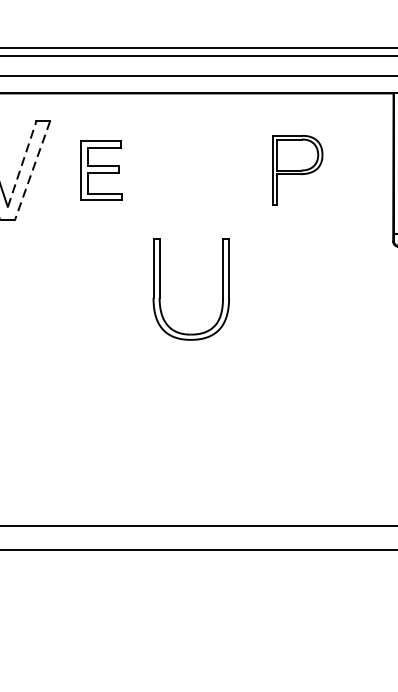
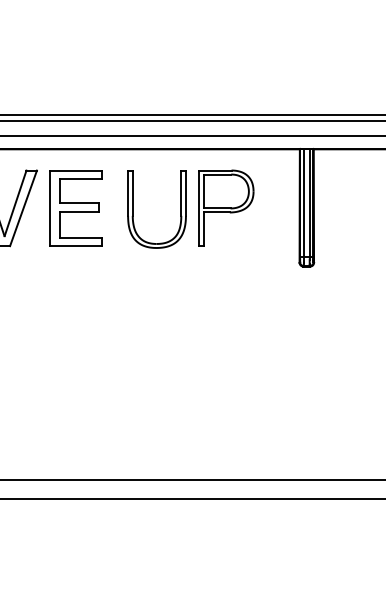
line: (22, 164) -> (15, 203), dashed -> solid
part: (297, 169) -> (226, 207), size x1.43
line: (32, 170) -> (23, 208), dashed -> solid
part: (100, 170) -> (75, 208), size x1.67
part: (160, 289) -> (133, 209), moved

